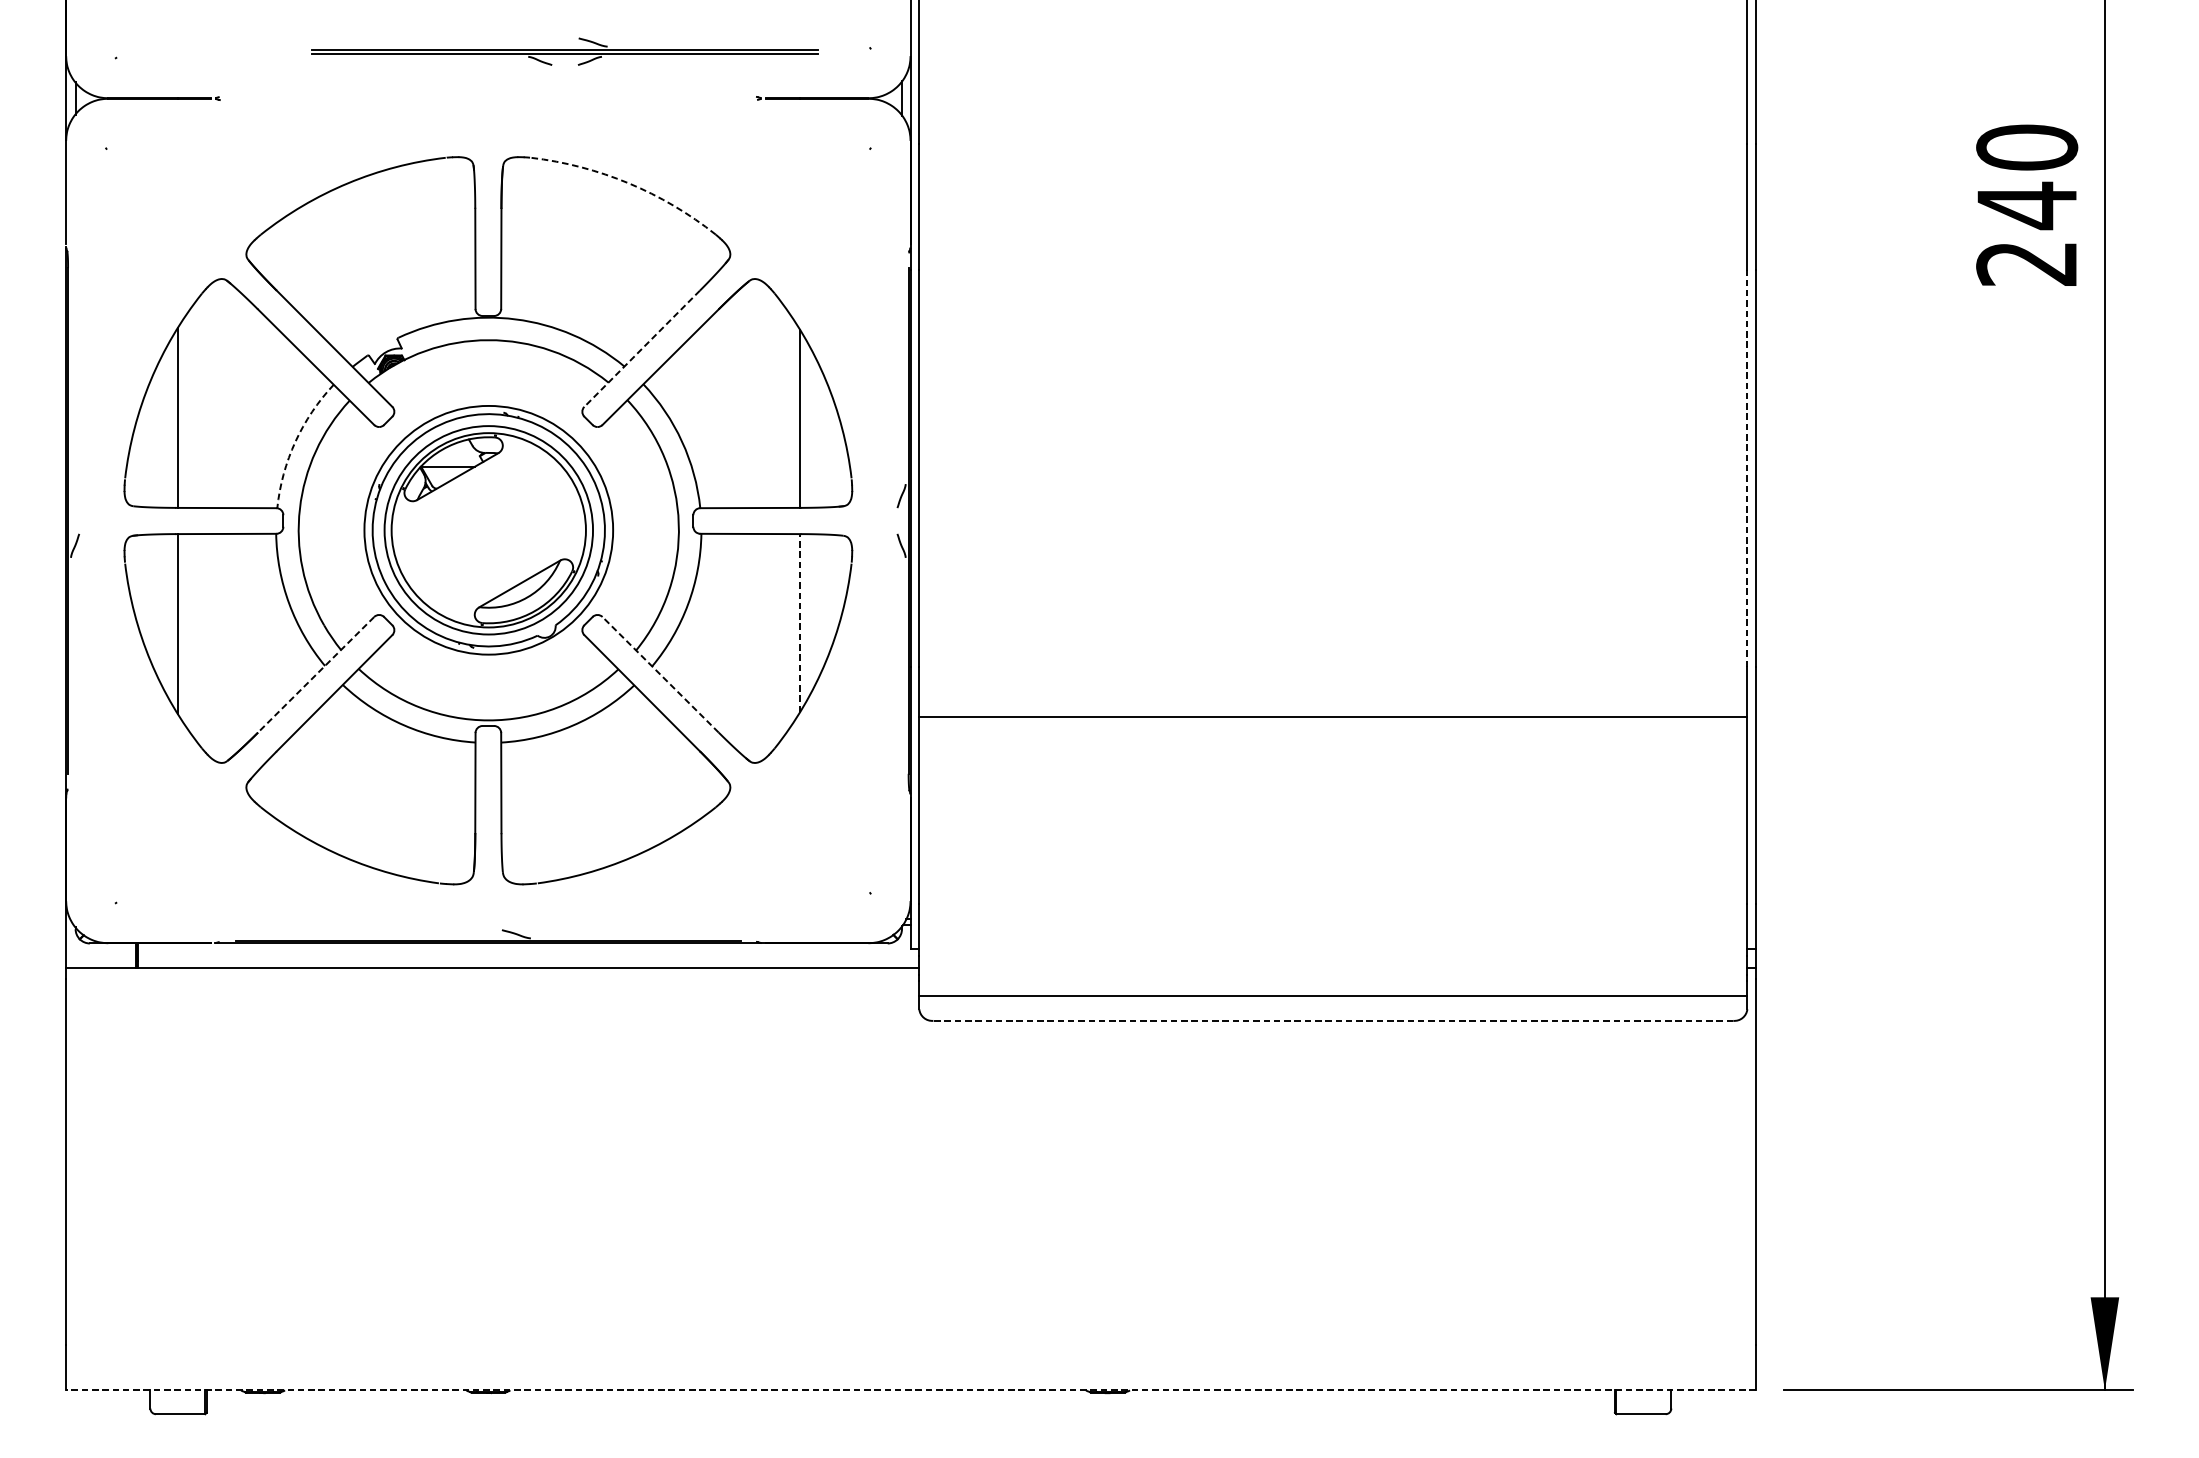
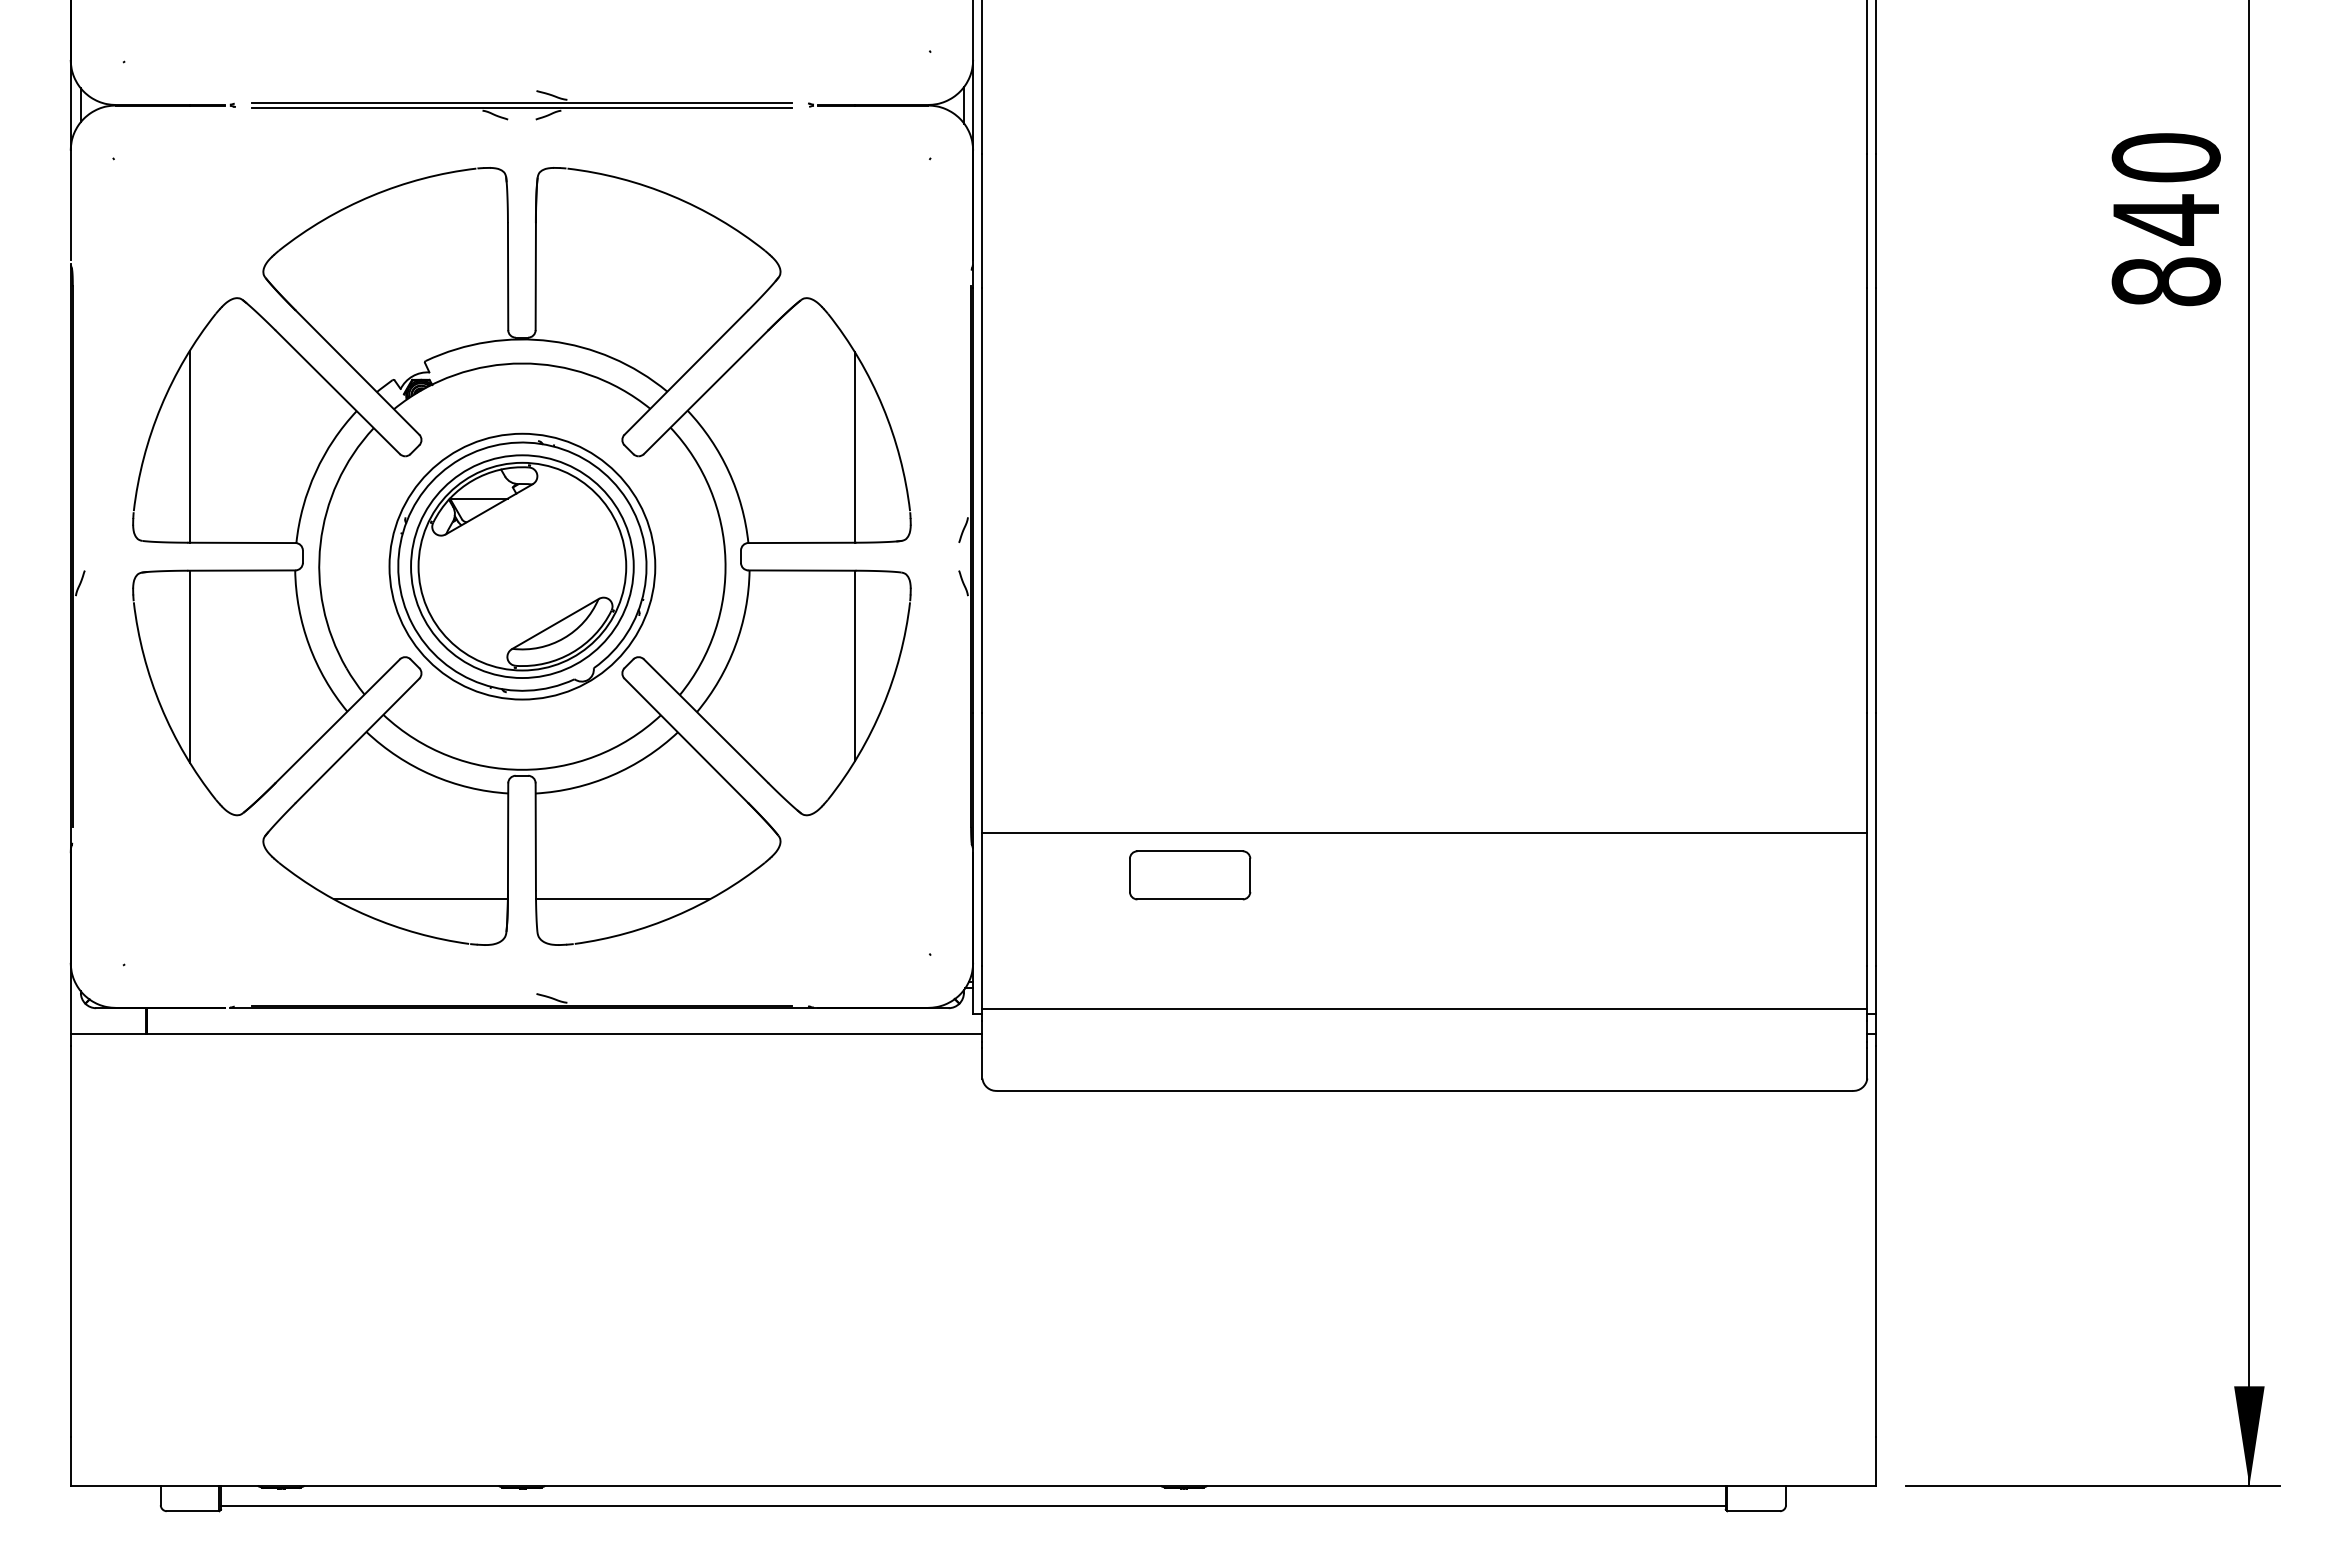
part: (564, 51) -> (521, 105), moved
arc: (628, 182) -> (671, 195), dashed -> solid
text: (2026, 263) -> (2165, 281), 240 -> 840
line: (642, 348) -> (686, 372), dashed -> solid
arc: (295, 442) -> (315, 472), dashed -> solid
line: (1747, 467) -> (1867, 499), dashed -> solid
line: (799, 622) -> (854, 665), dashed -> solid
line: (315, 675) -> (337, 721), dashed -> solid
line: (661, 675) -> (706, 721), dashed -> solid
line: (1332, 717) -> (1424, 833), moved
part: (1114, 819) -> (1190, 875), added
line: (393, 841) -> (420, 899), added
line: (583, 841) -> (623, 899), added
line: (1332, 996) -> (1424, 1009), moved
line: (1332, 1020) -> (1424, 1090), dashed -> solid
line: (910, 1390) -> (973, 1485), dashed -> solid
line: (910, 1409) -> (972, 1506), added

